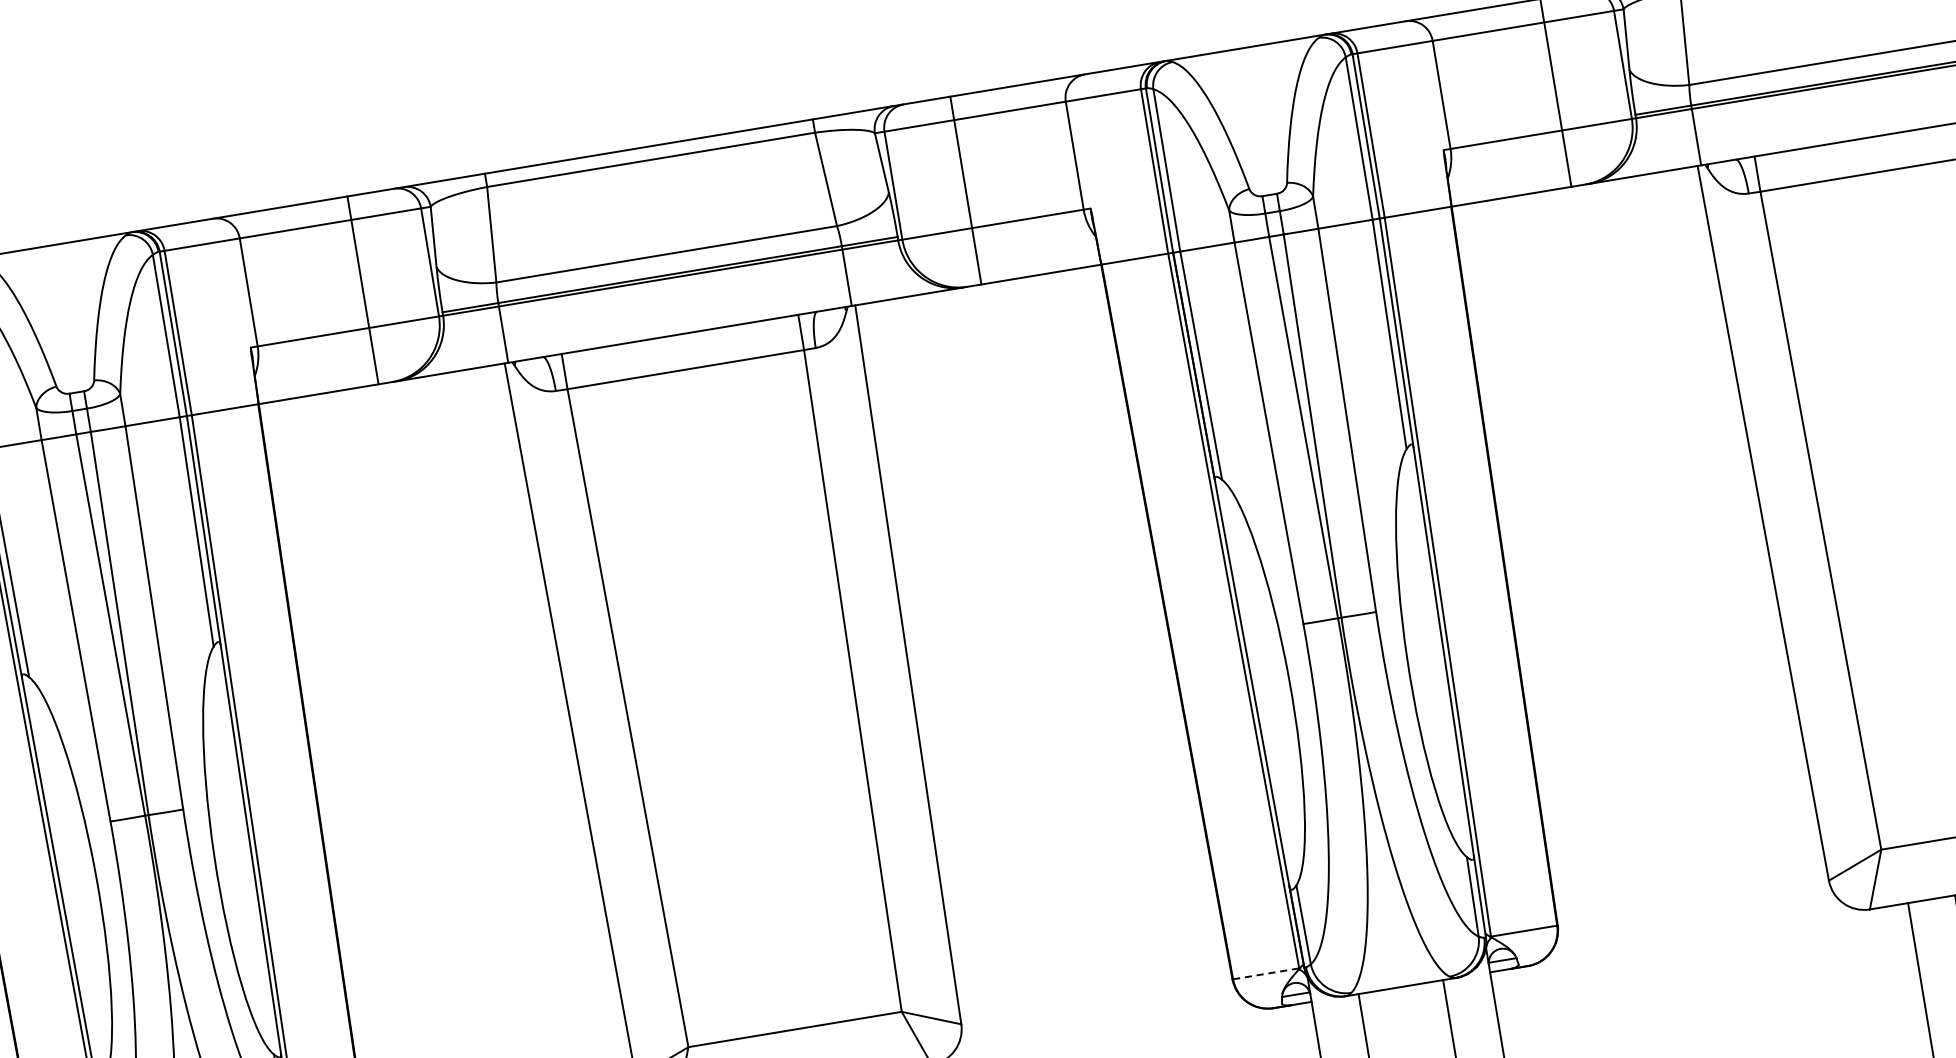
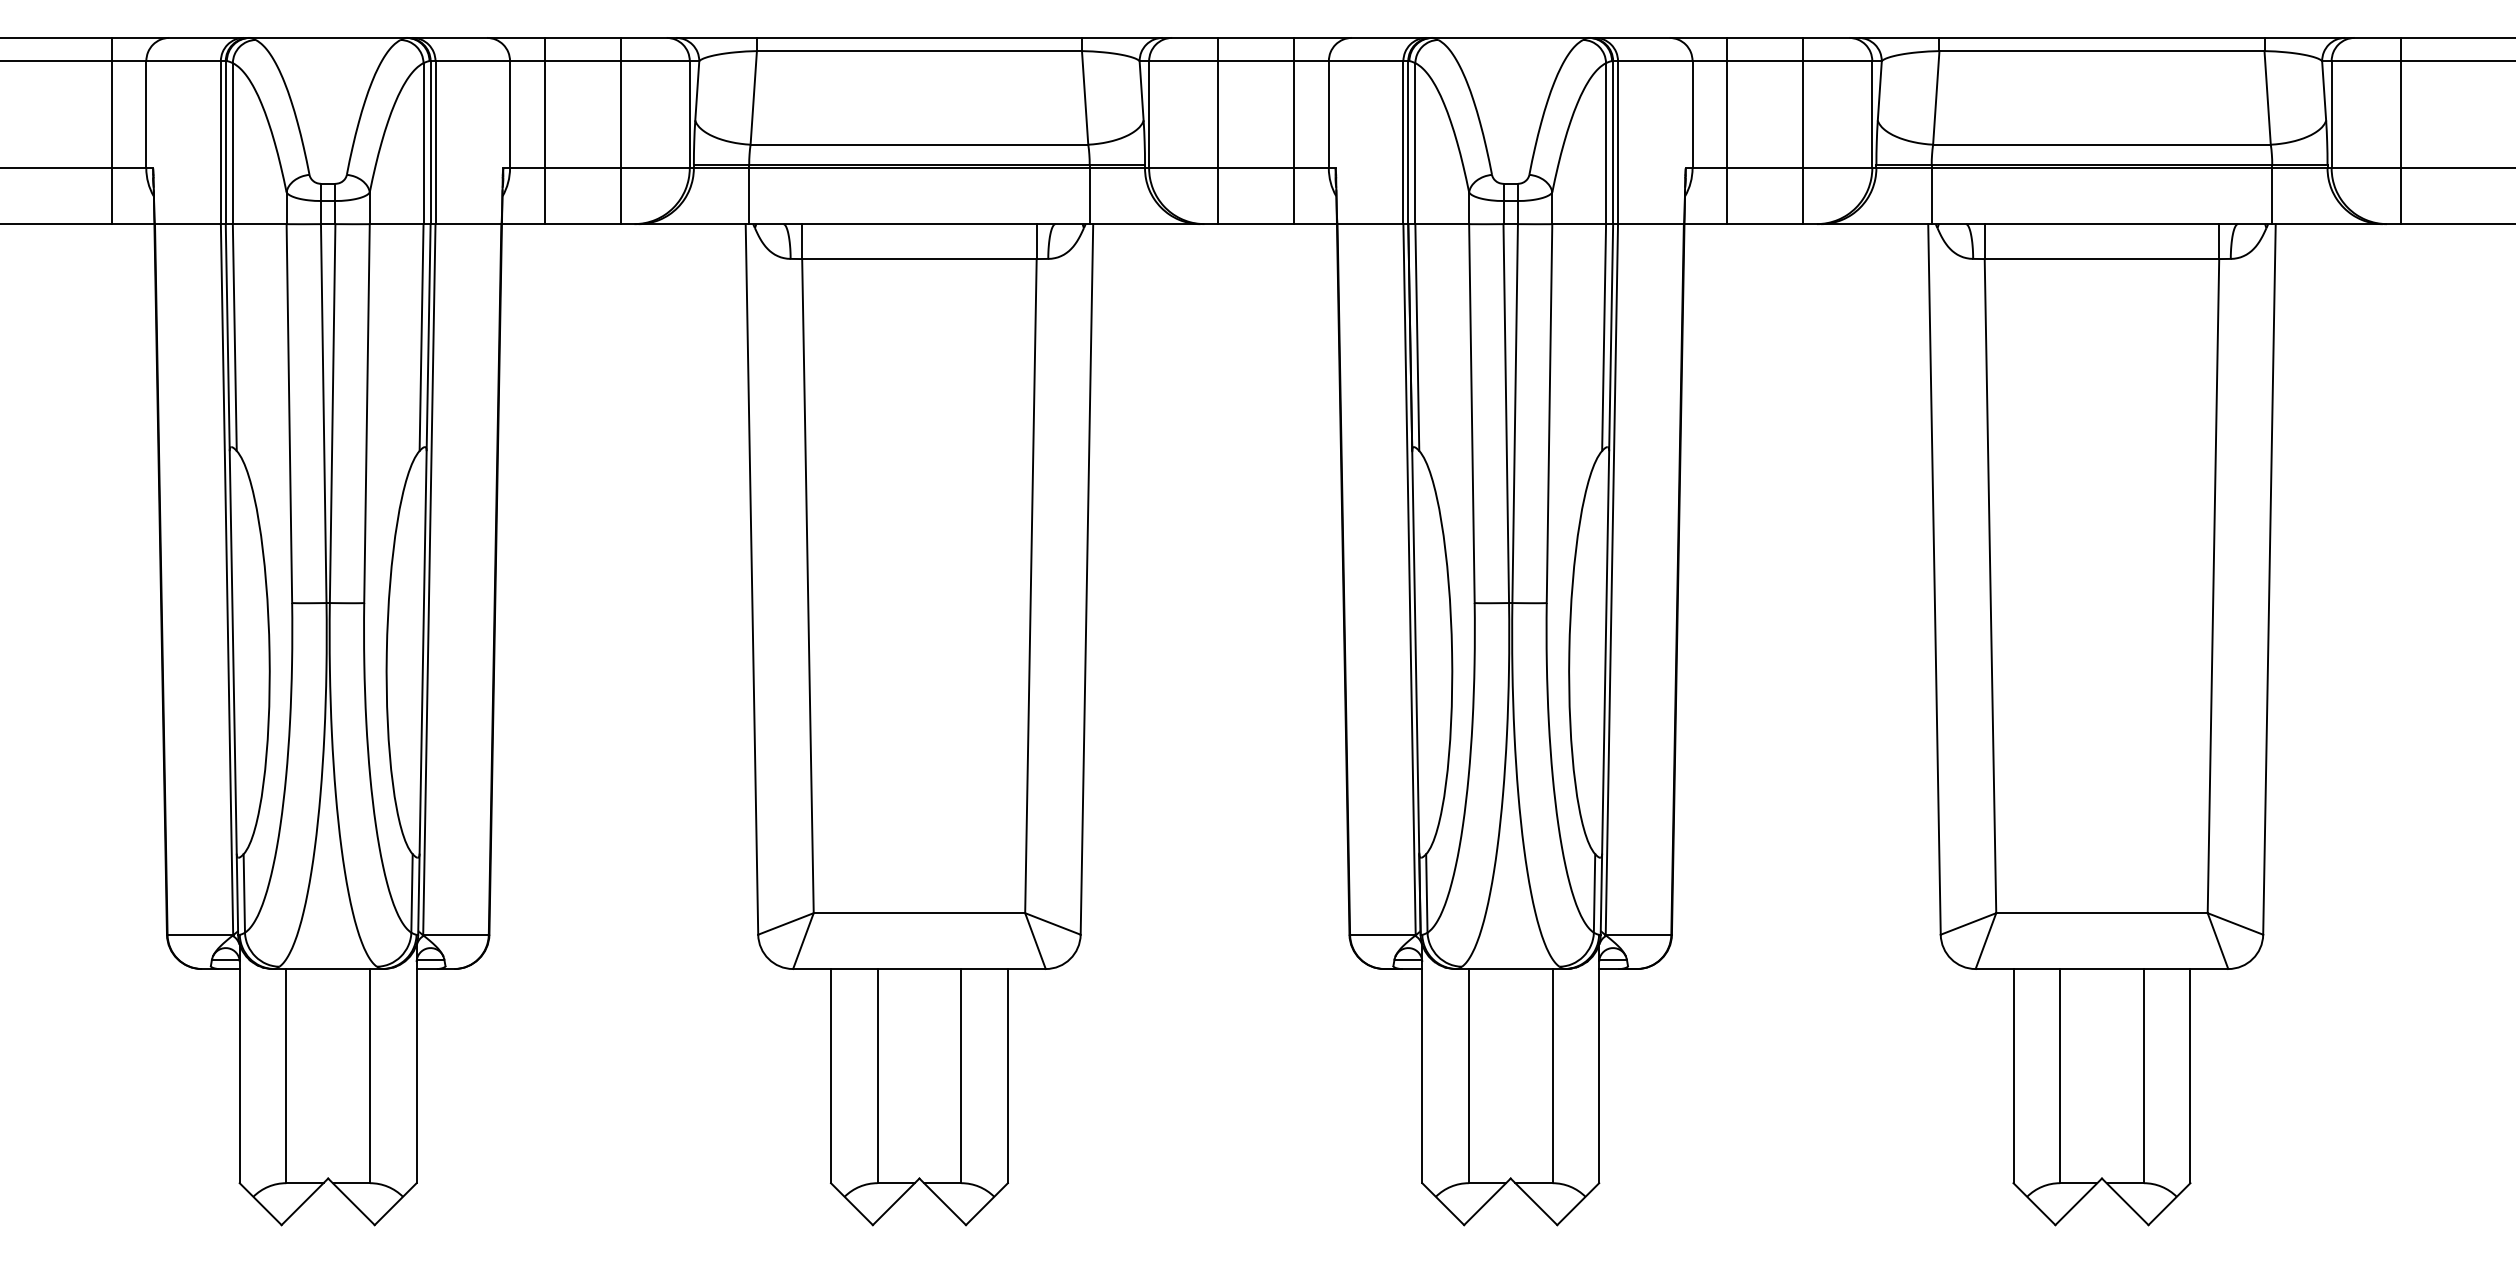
line: (1479, 105) -> (1727, 130), added
line: (1042, 177) -> (1294, 130), added
line: (286, 302) -> (544, 130), added
line: (1265, 973) -> (1382, 934), dashed -> solid

